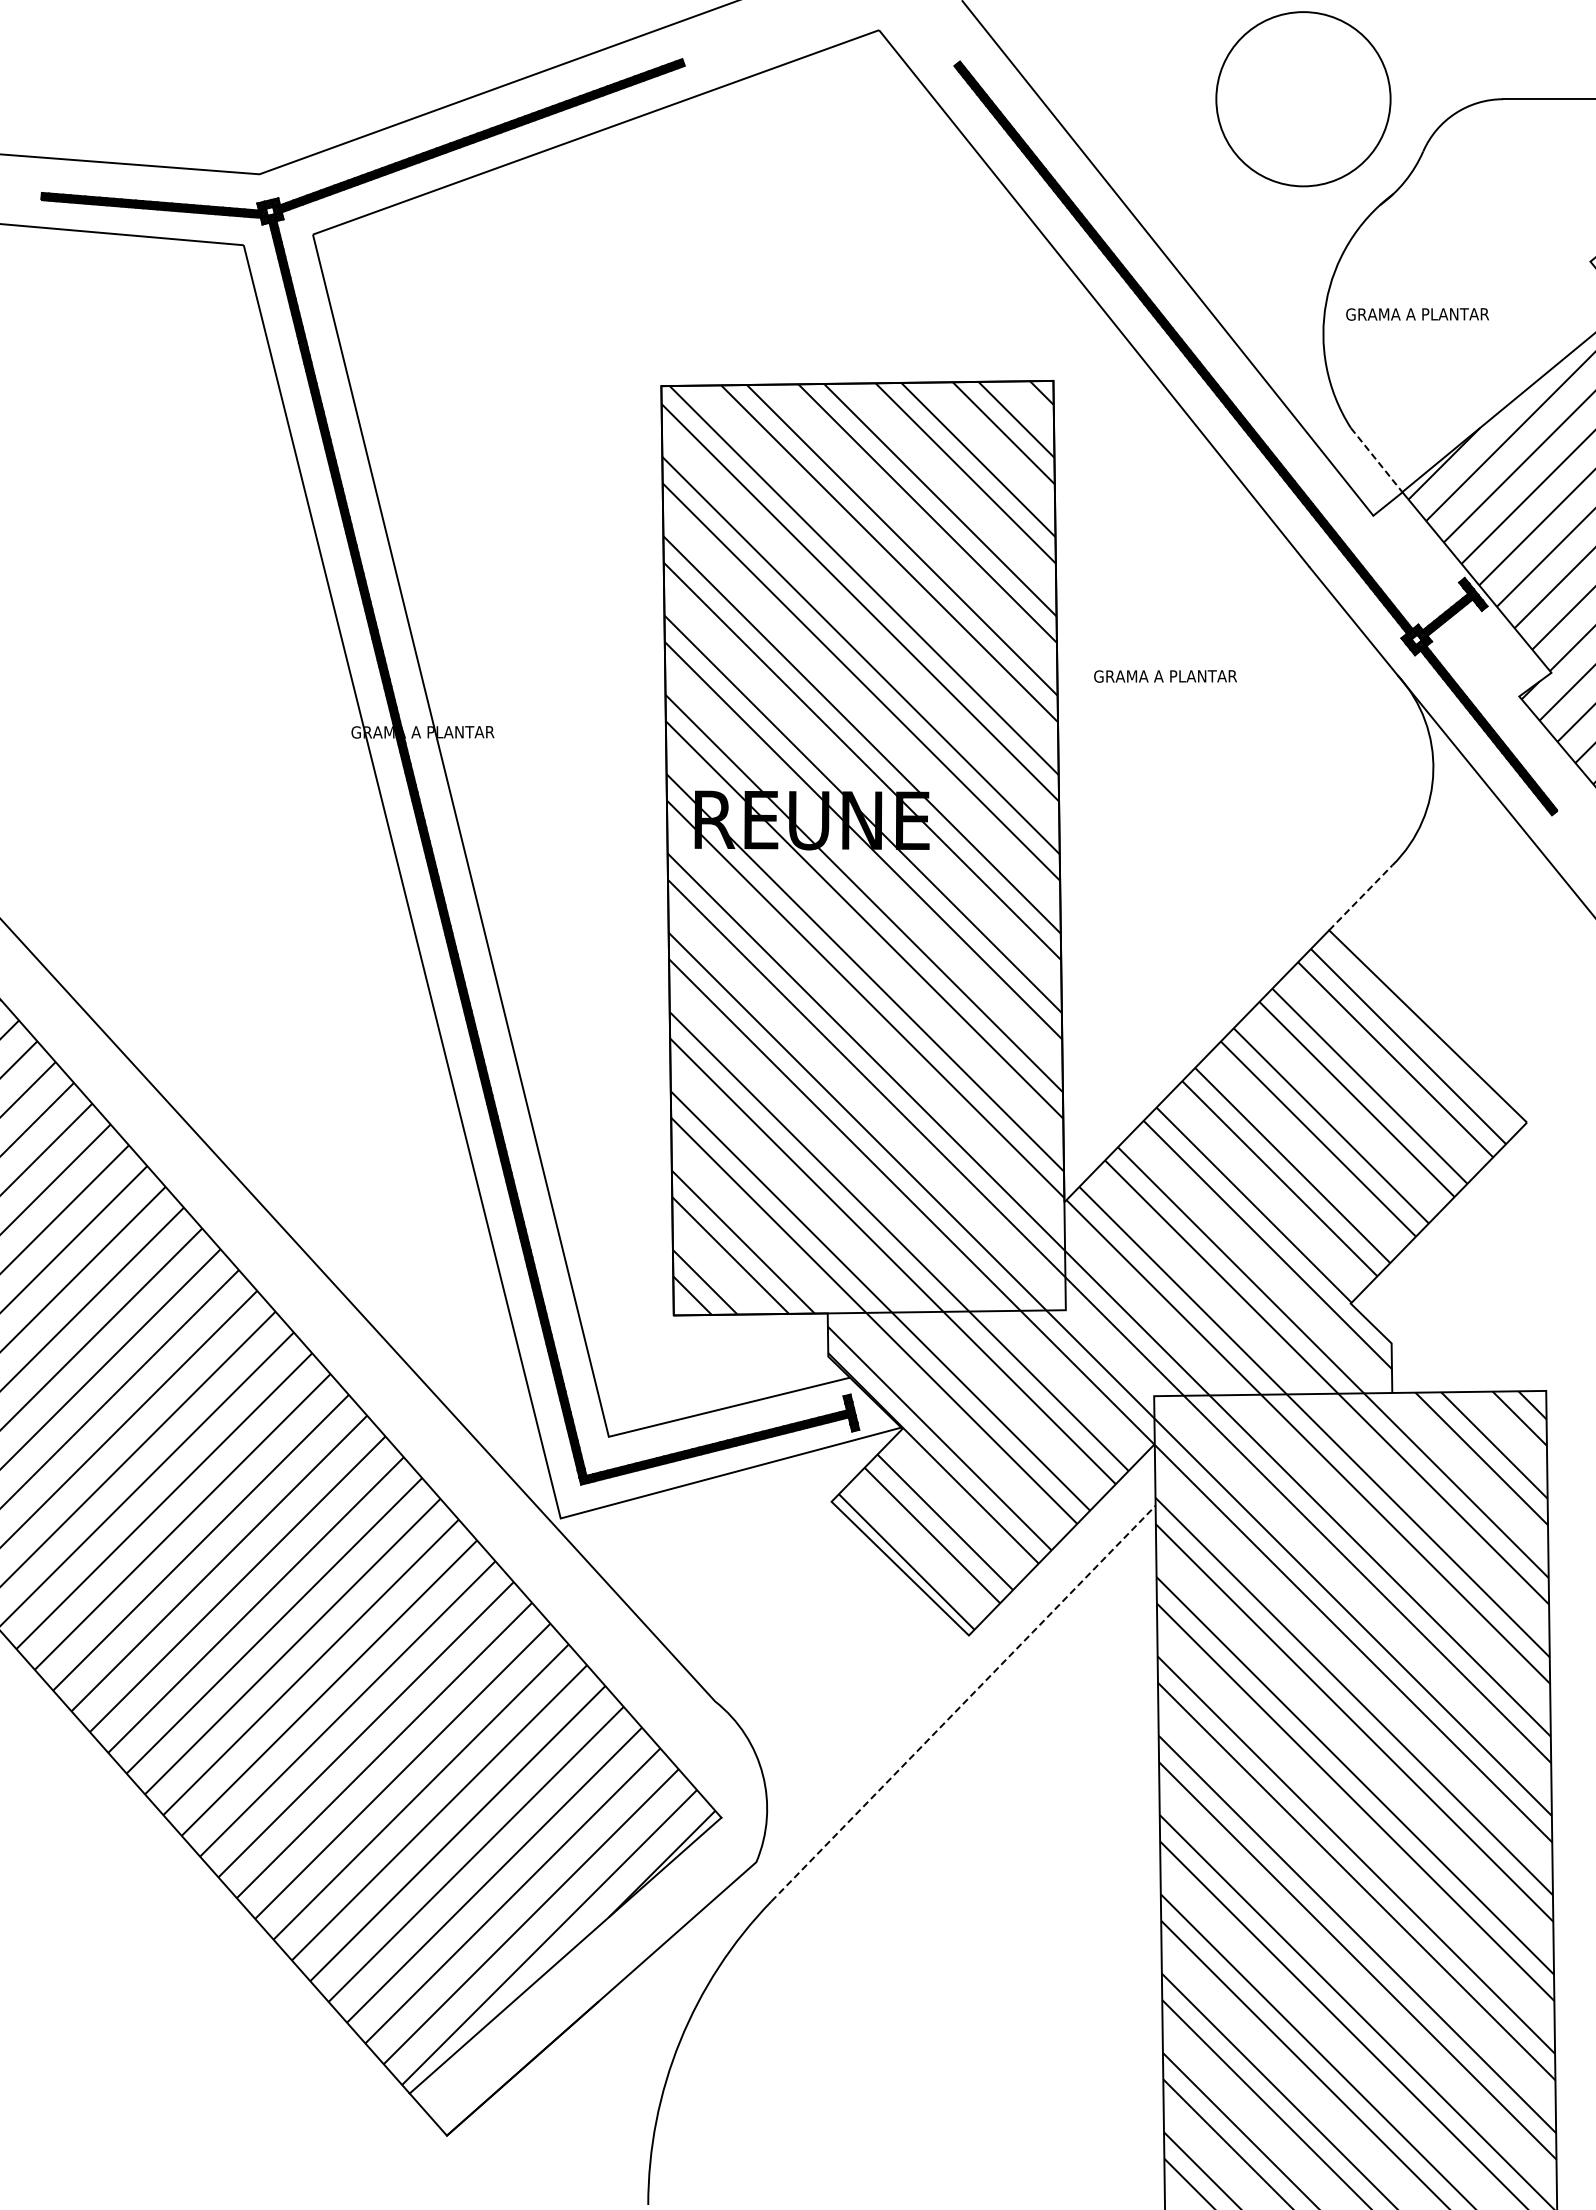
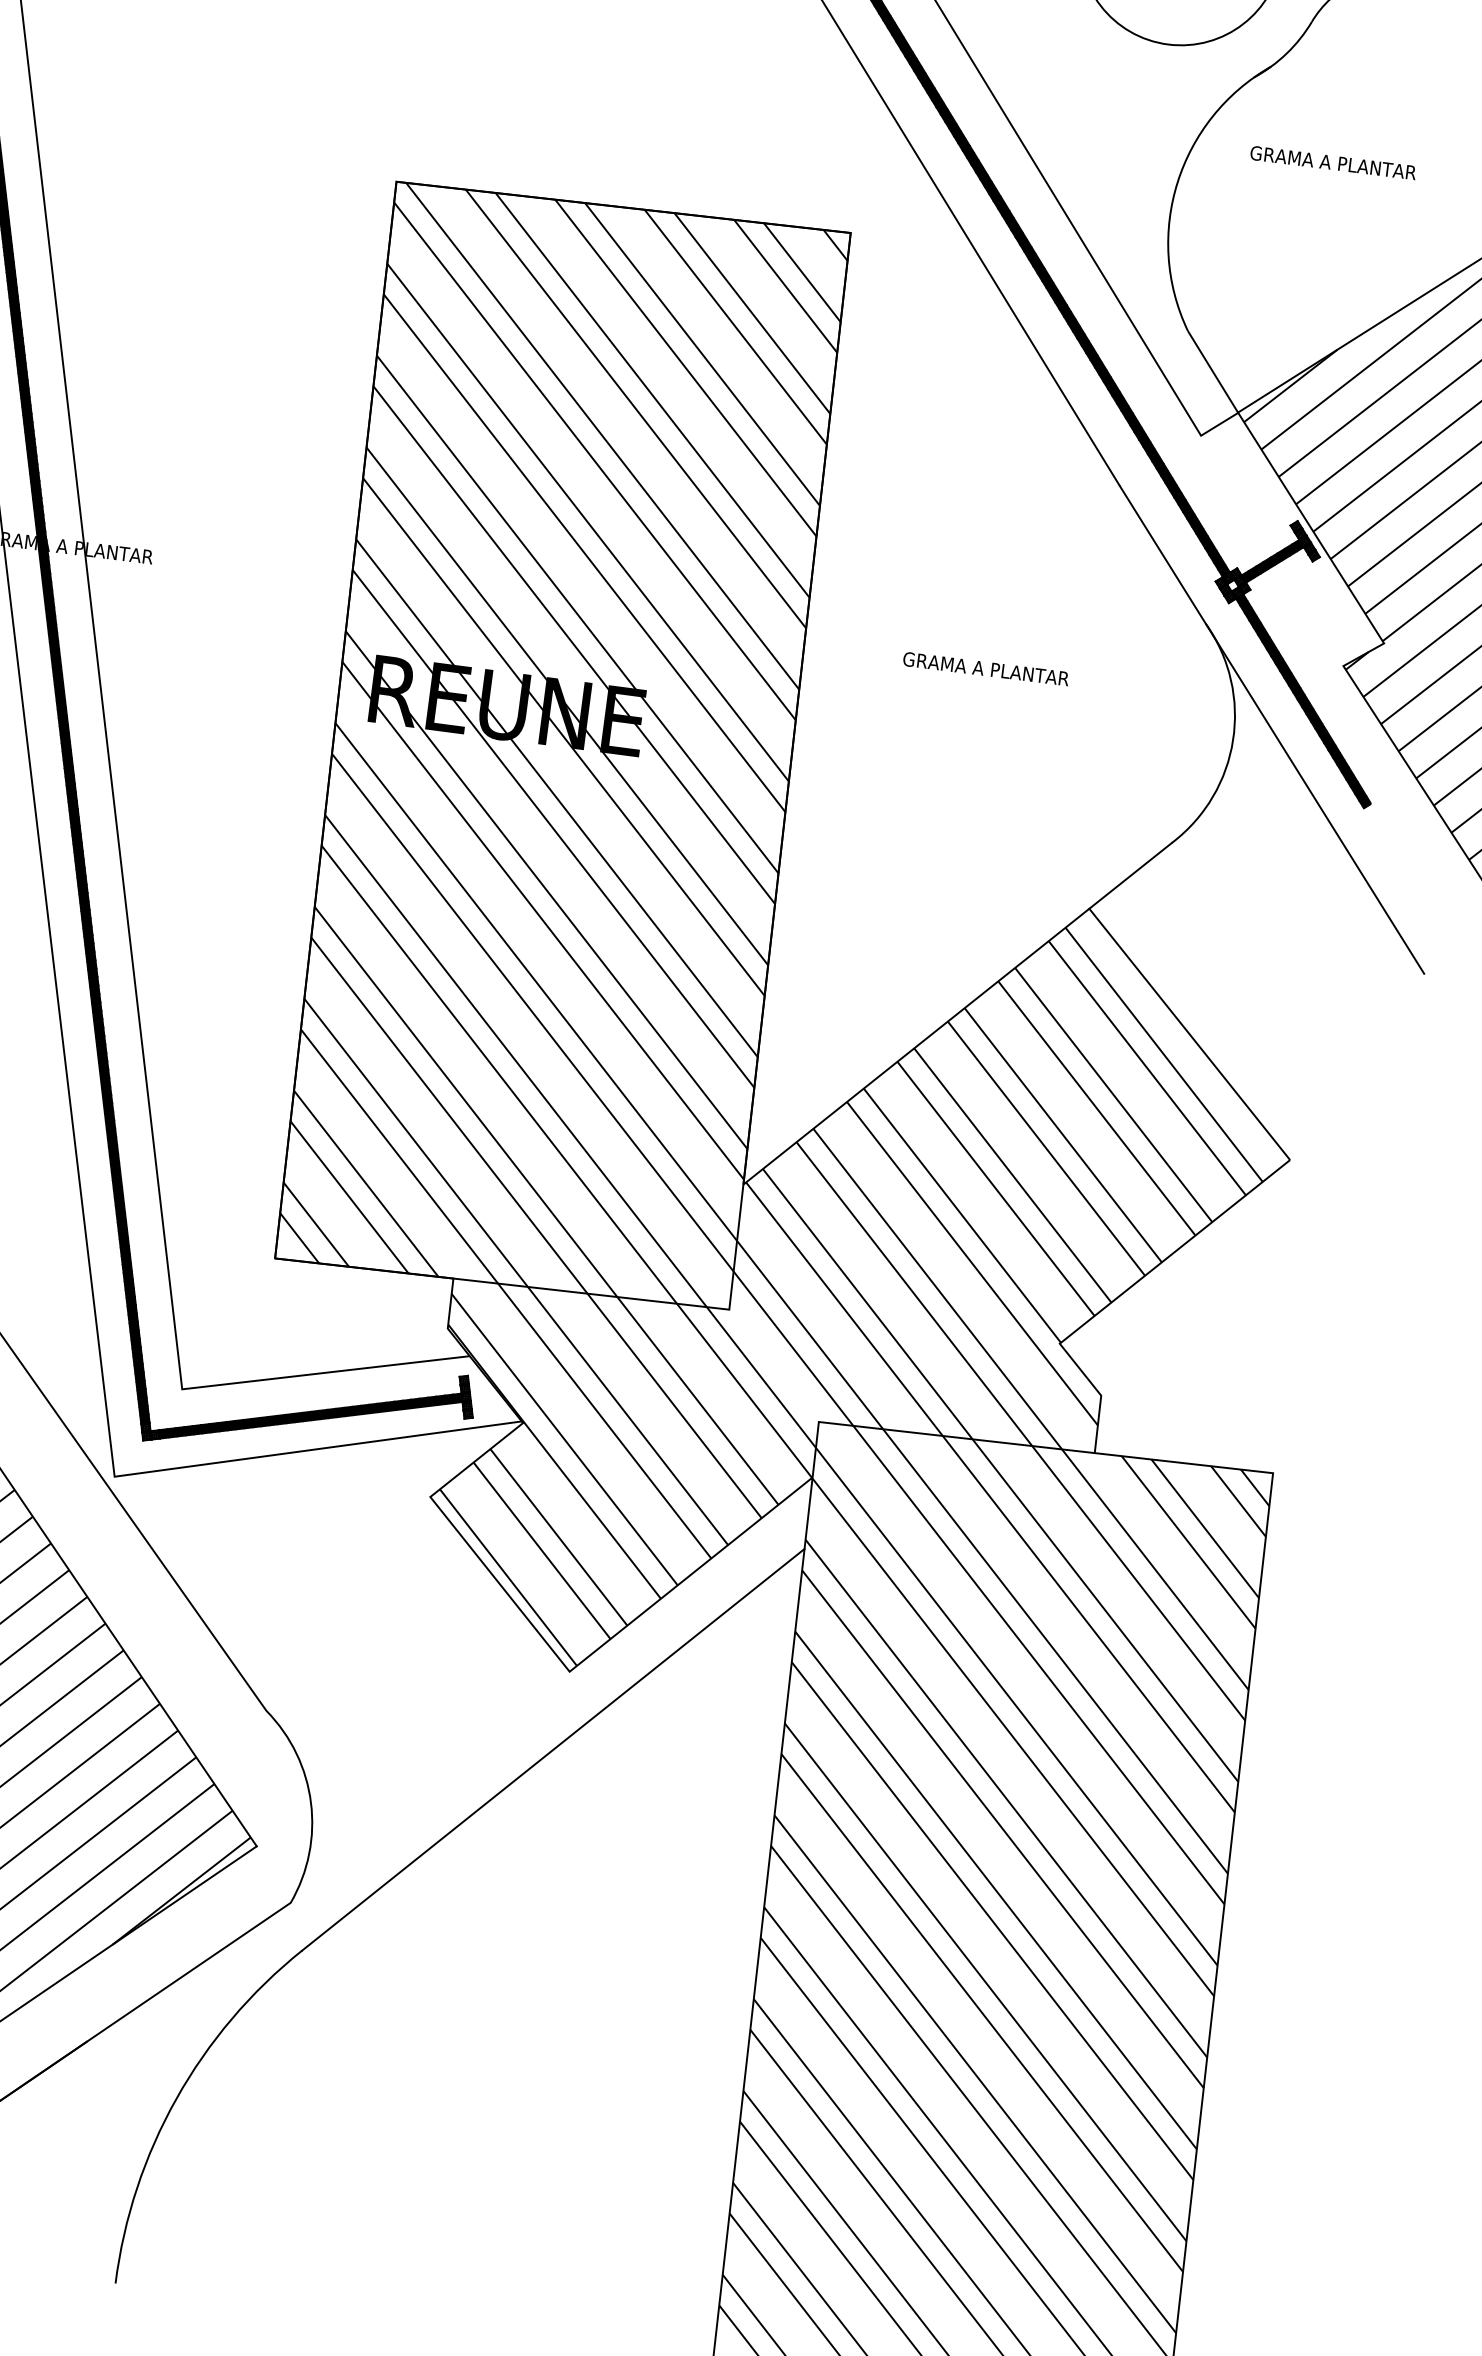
text: (1417, 314) -> (1333, 163), moved
line: (1376, 460) -> (1212, 372), dashed -> solid
text: (1165, 676) -> (986, 669), moved
line: (1361, 897) -> (1131, 875), dashed -> solid
line: (963, 1703) -> (553, 1749), dashed -> solid

